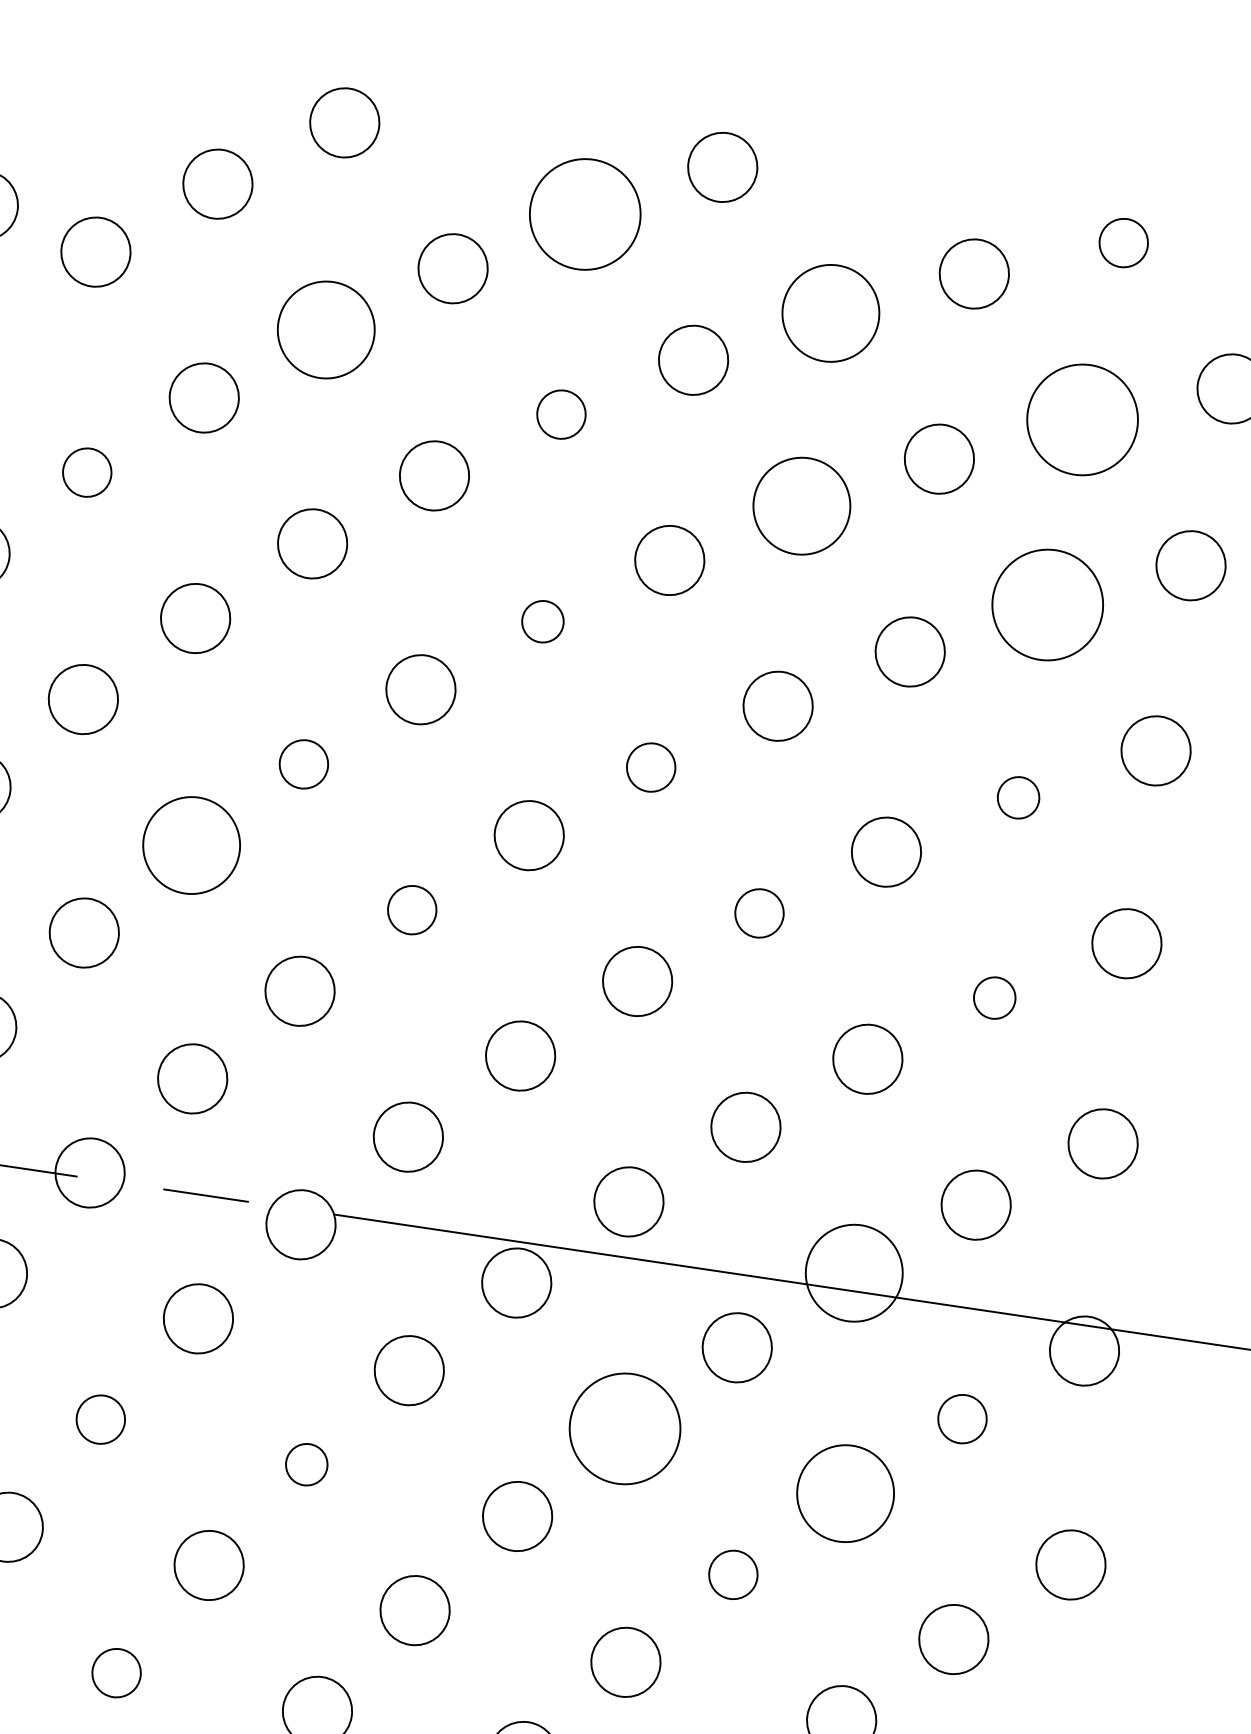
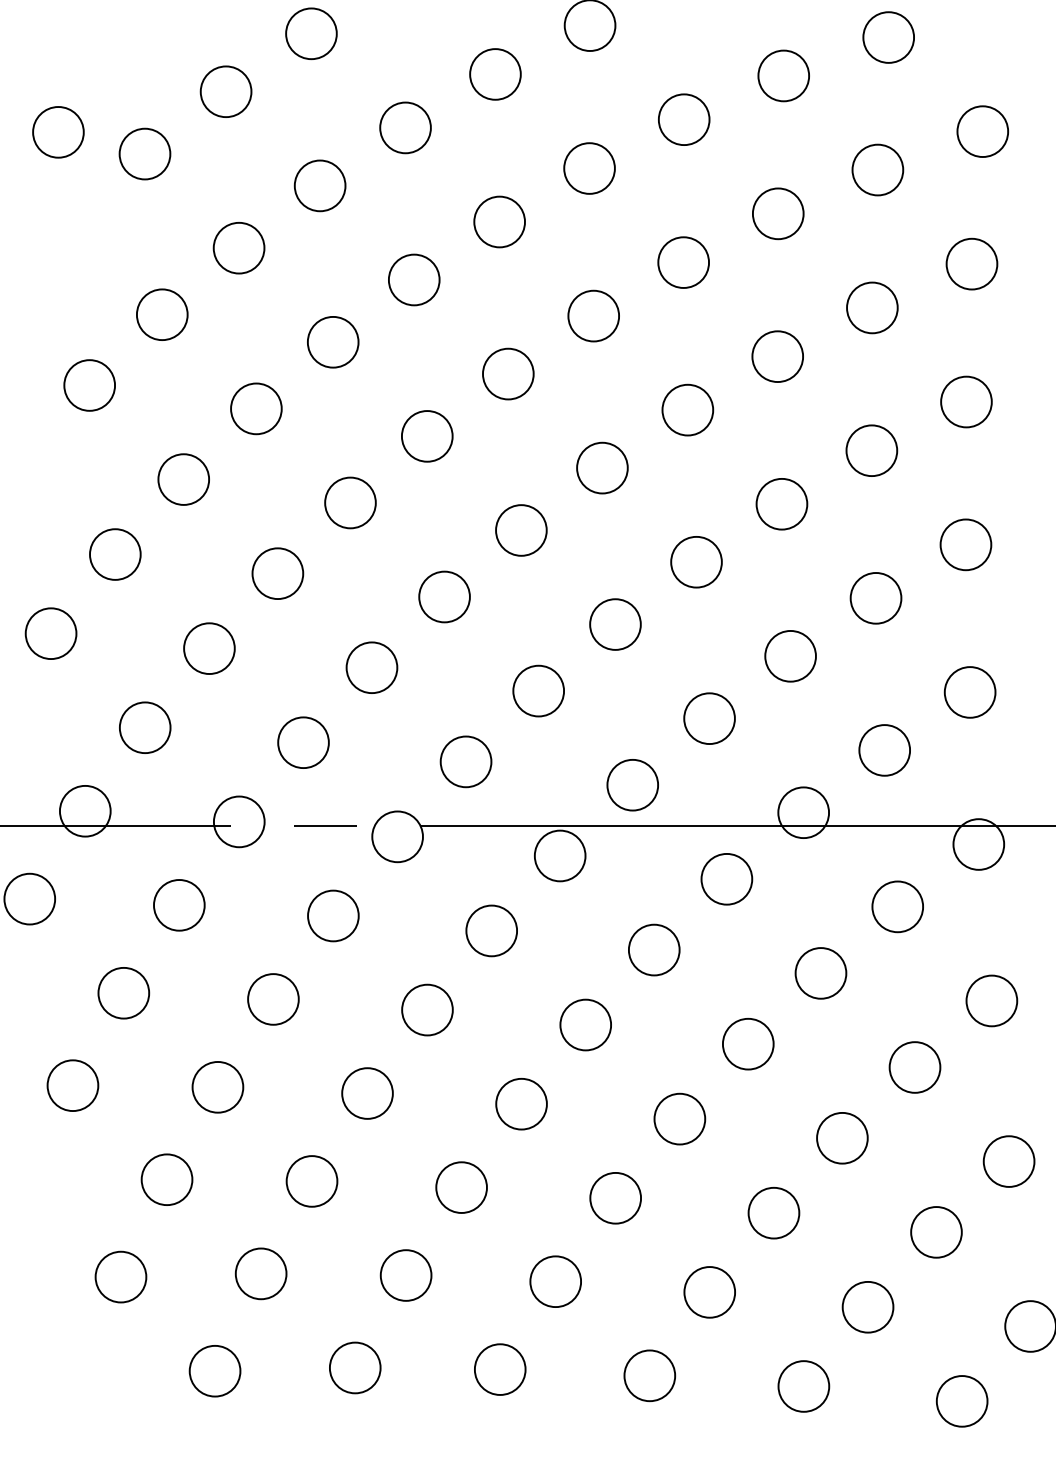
circle: (585, 214) -> (495, 74), size x0.62
circle: (1123, 242) -> (888, 37), size x1.43
circle: (831, 313) -> (684, 119), size x0.71
circle: (325, 329) -> (319, 185), size x0.71
circle: (561, 413) -> (499, 221), size x1.43
circle: (1082, 419) -> (877, 169), size x0.62
circle: (86, 472) -> (161, 314), size x1.43
circle: (801, 505) -> (683, 262), size x0.71
circle: (1048, 604) -> (872, 307), size x0.62
circle: (543, 621) -> (508, 373), size x1.67
circle: (304, 763) -> (350, 502), size x1.43
circle: (651, 766) -> (602, 467), size x1.43
circle: (1018, 797) -> (871, 450), size x1.67
circle: (191, 845) -> (277, 573), size x0.71
circle: (412, 909) -> (444, 596), size x1.43
circle: (759, 912) -> (696, 561), size x1.43
circle: (994, 998) -> (875, 598), size x1.67
circle: (854, 1272) -> (803, 812), size x0.71
circle: (962, 1418) -> (897, 906), size x1.43
circle: (100, 1419) -> (273, 999), size x1.43
circle: (624, 1427) -> (653, 949), size x0.62
circle: (306, 1463) -> (427, 1009), size x1.67
circle: (844, 1493) -> (820, 973), size x0.71
circle: (733, 1575) -> (748, 1044), size x1.43
circle: (115, 1673) -> (311, 1181), size x1.43

